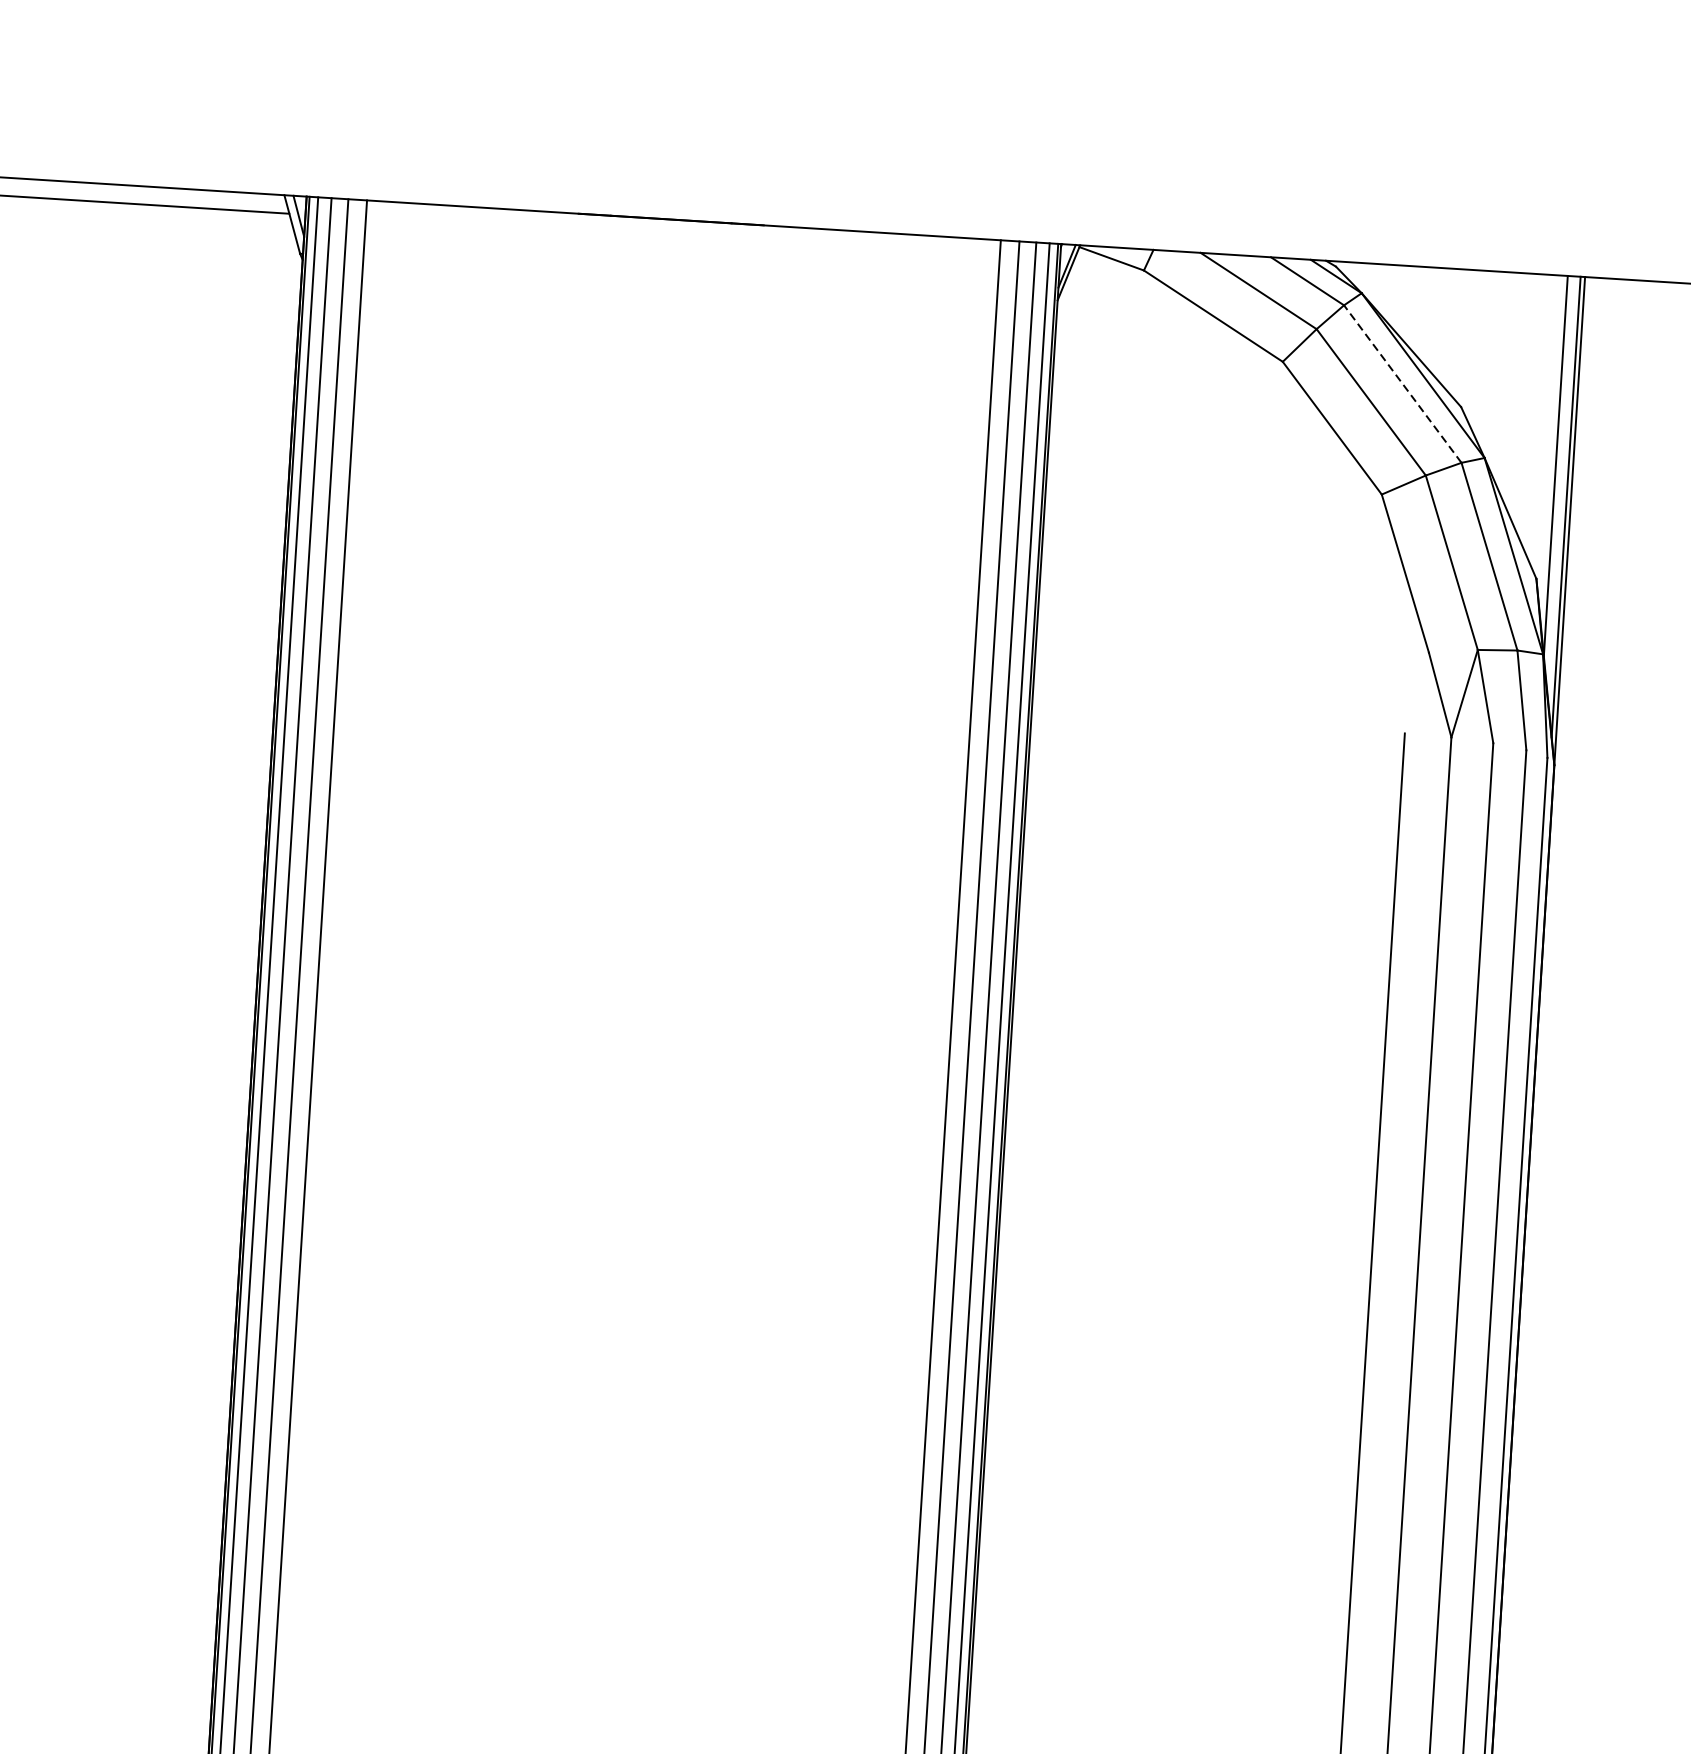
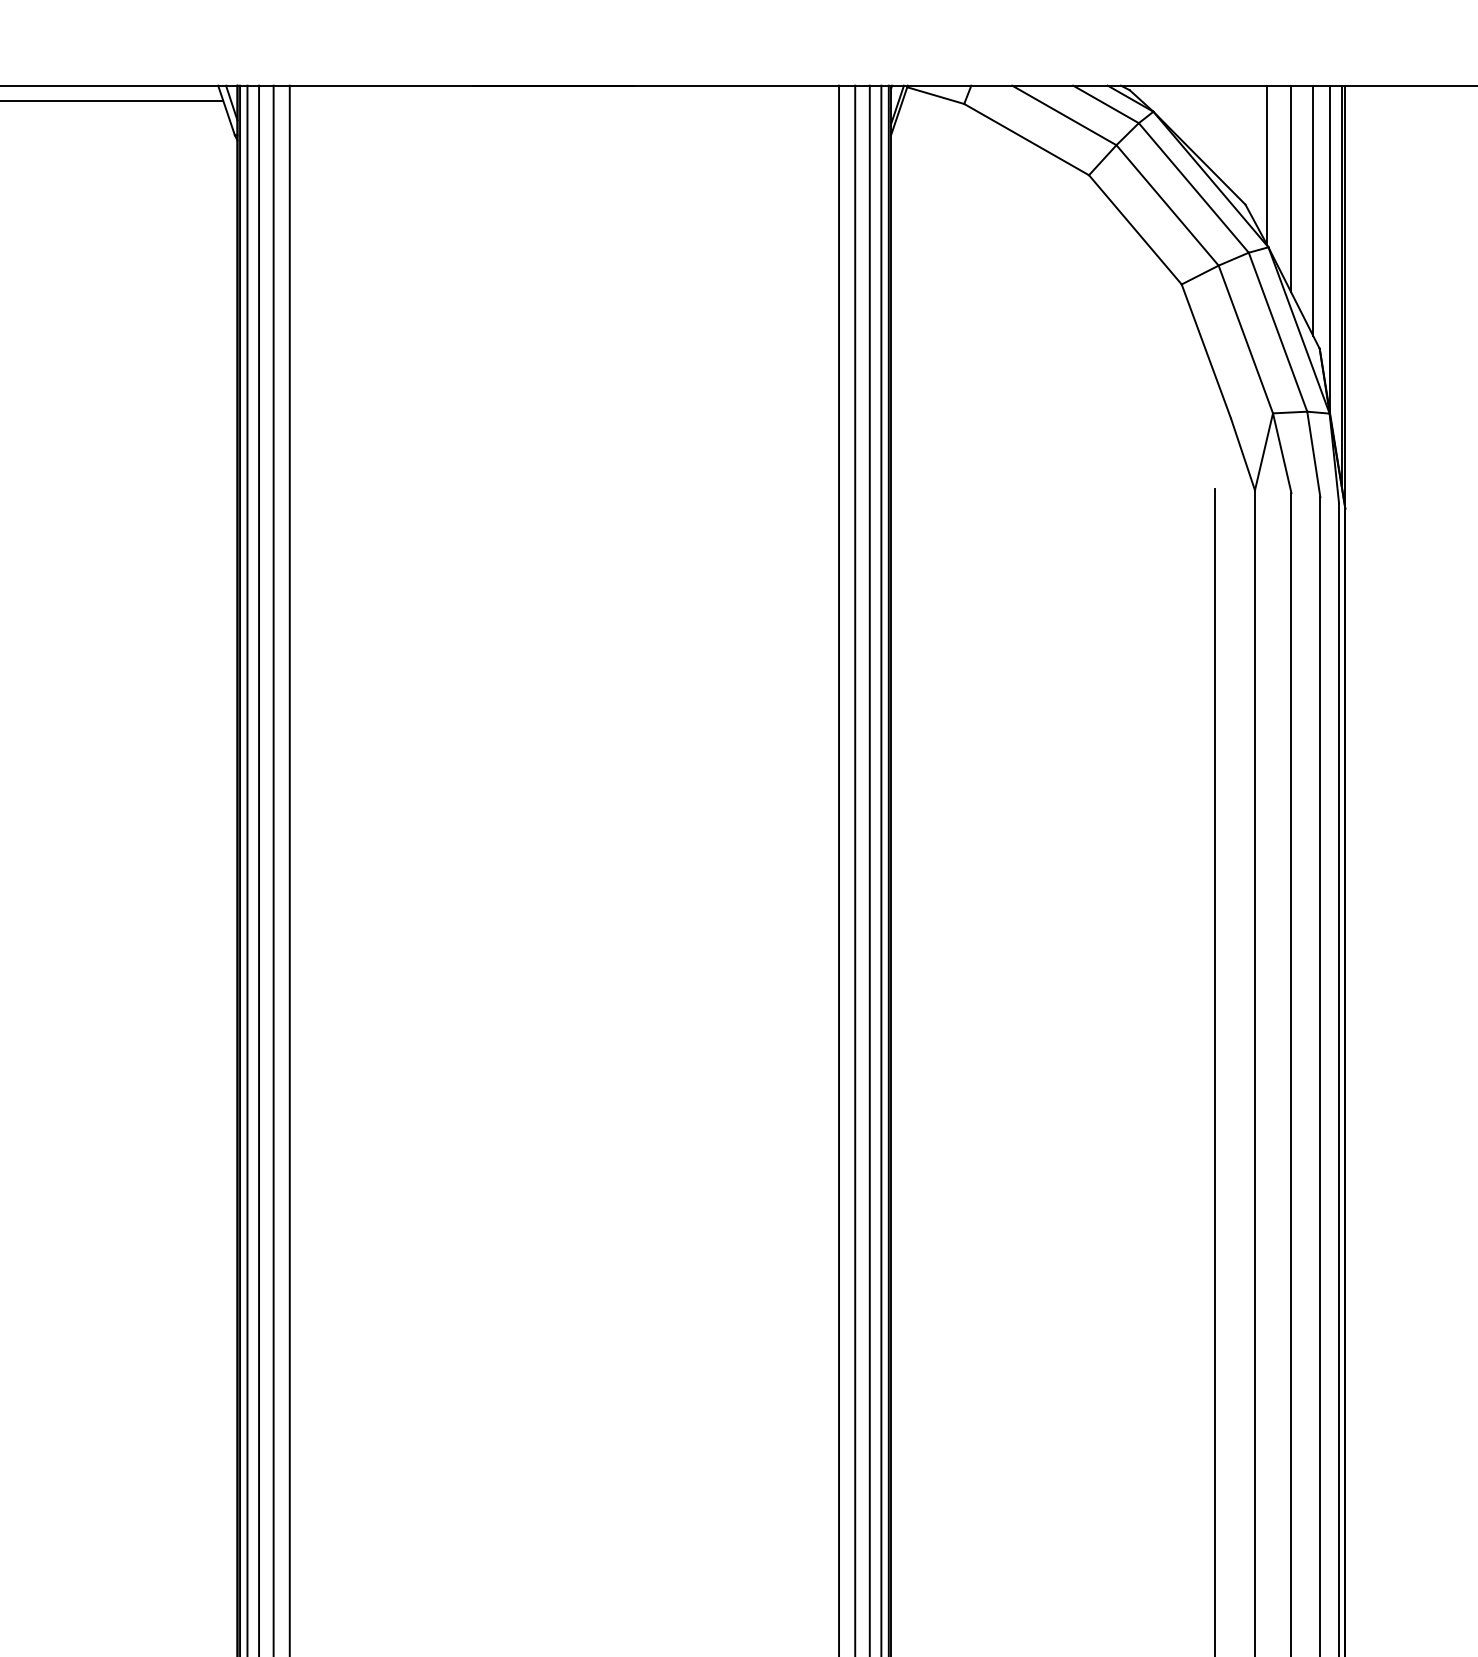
line: (1488, 362) -> (1266, 164), added
line: (1402, 383) -> (1193, 187), dashed -> solid
line: (1515, 391) -> (1291, 188), added
line: (1539, 418) -> (1313, 210), added

